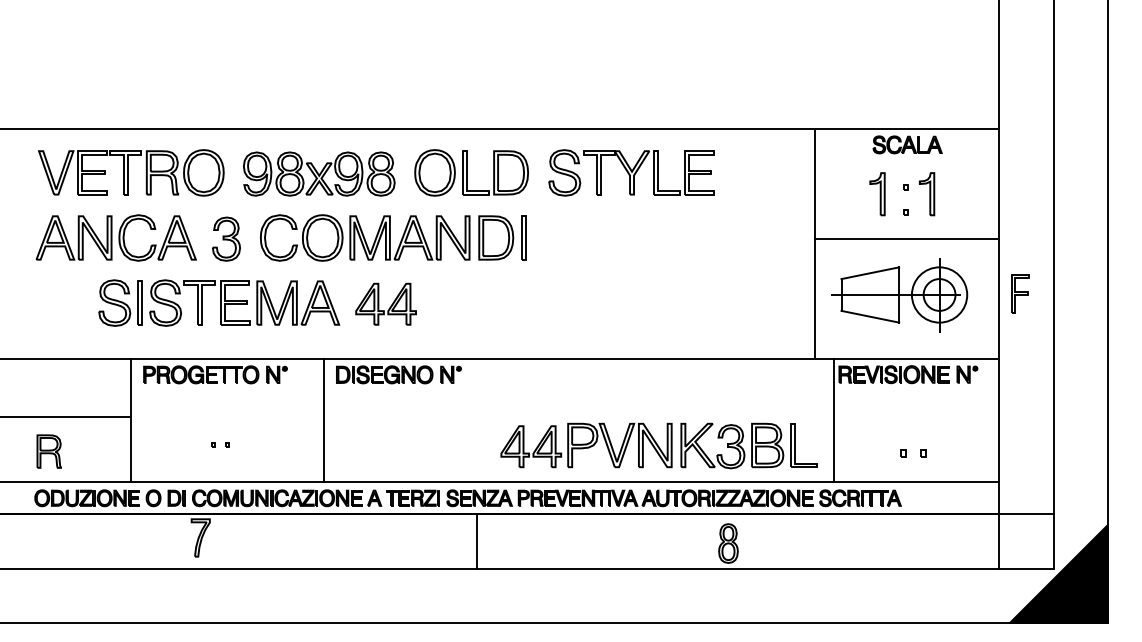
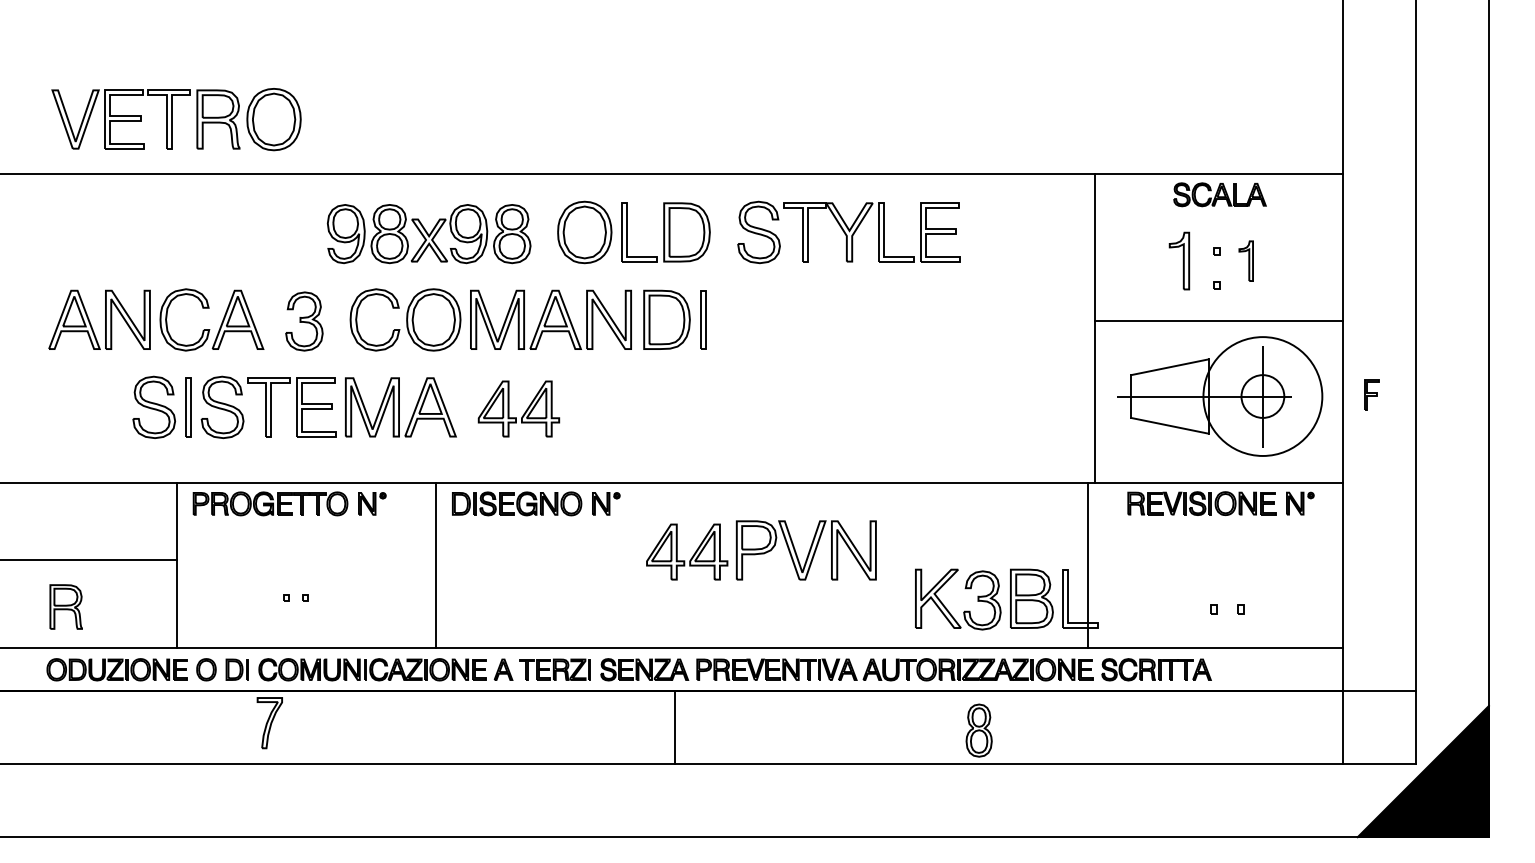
part: (130, 172) -> (175, 118), moved
part: (927, 194) -> (1246, 261), size x0.7
part: (1020, 293) -> (1371, 394), size x0.6
circle: (939, 294) -> (1262, 395), size x1.6
line: (834, 420) -> (1088, 565), moved
part: (586, 445) -> (761, 550), moved
line: (477, 541) -> (675, 727), moved

